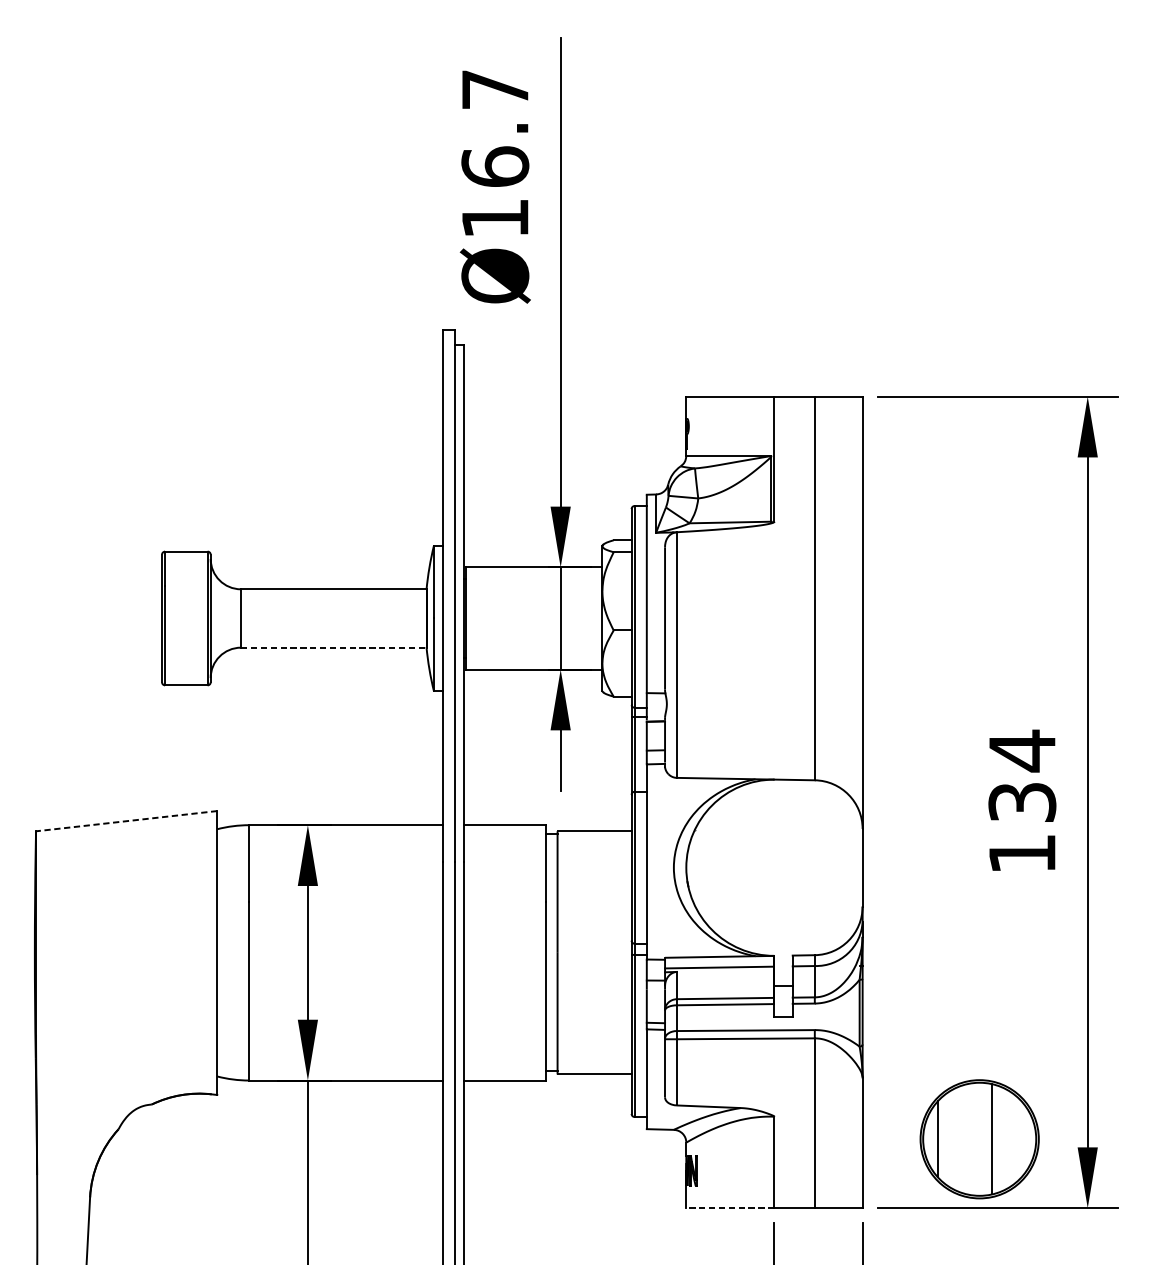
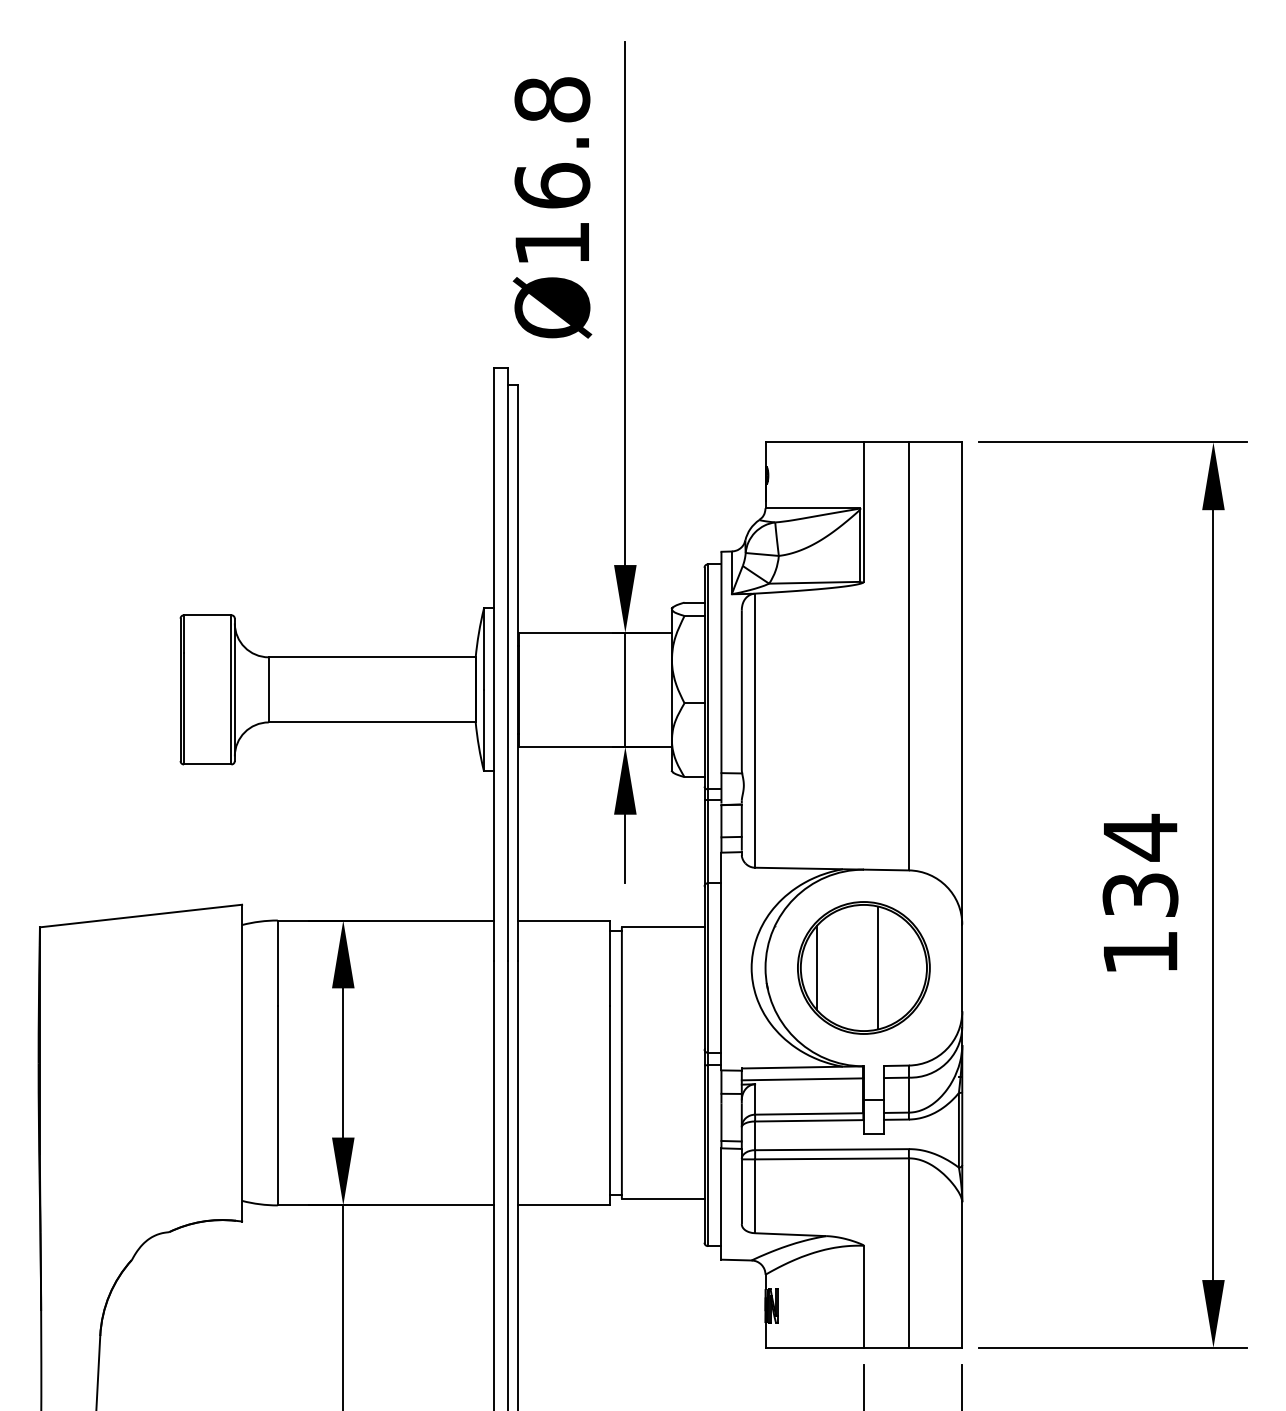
text: (495, 89) -> (552, 99), Ø16.7 -> Ø16.8
line: (334, 647) -> (372, 722), dashed -> solid
line: (127, 821) -> (141, 916), dashed -> solid
part: (979, 1138) -> (863, 967), moved
line: (730, 1207) -> (814, 1347), dashed -> solid

